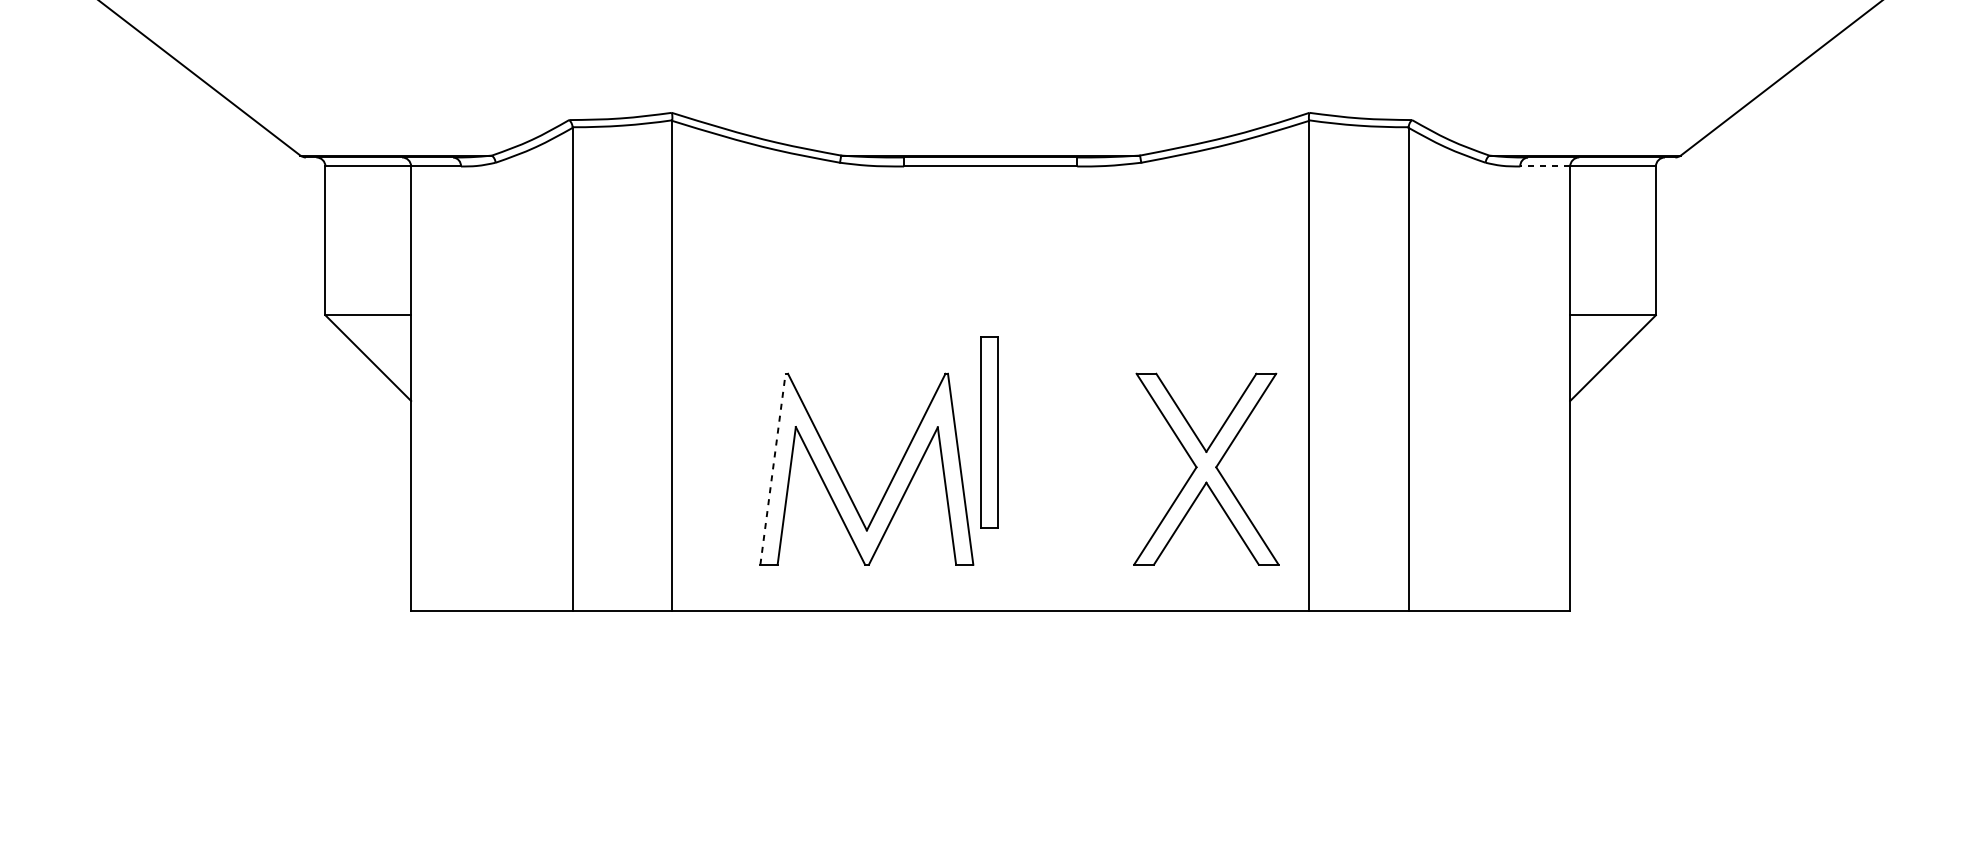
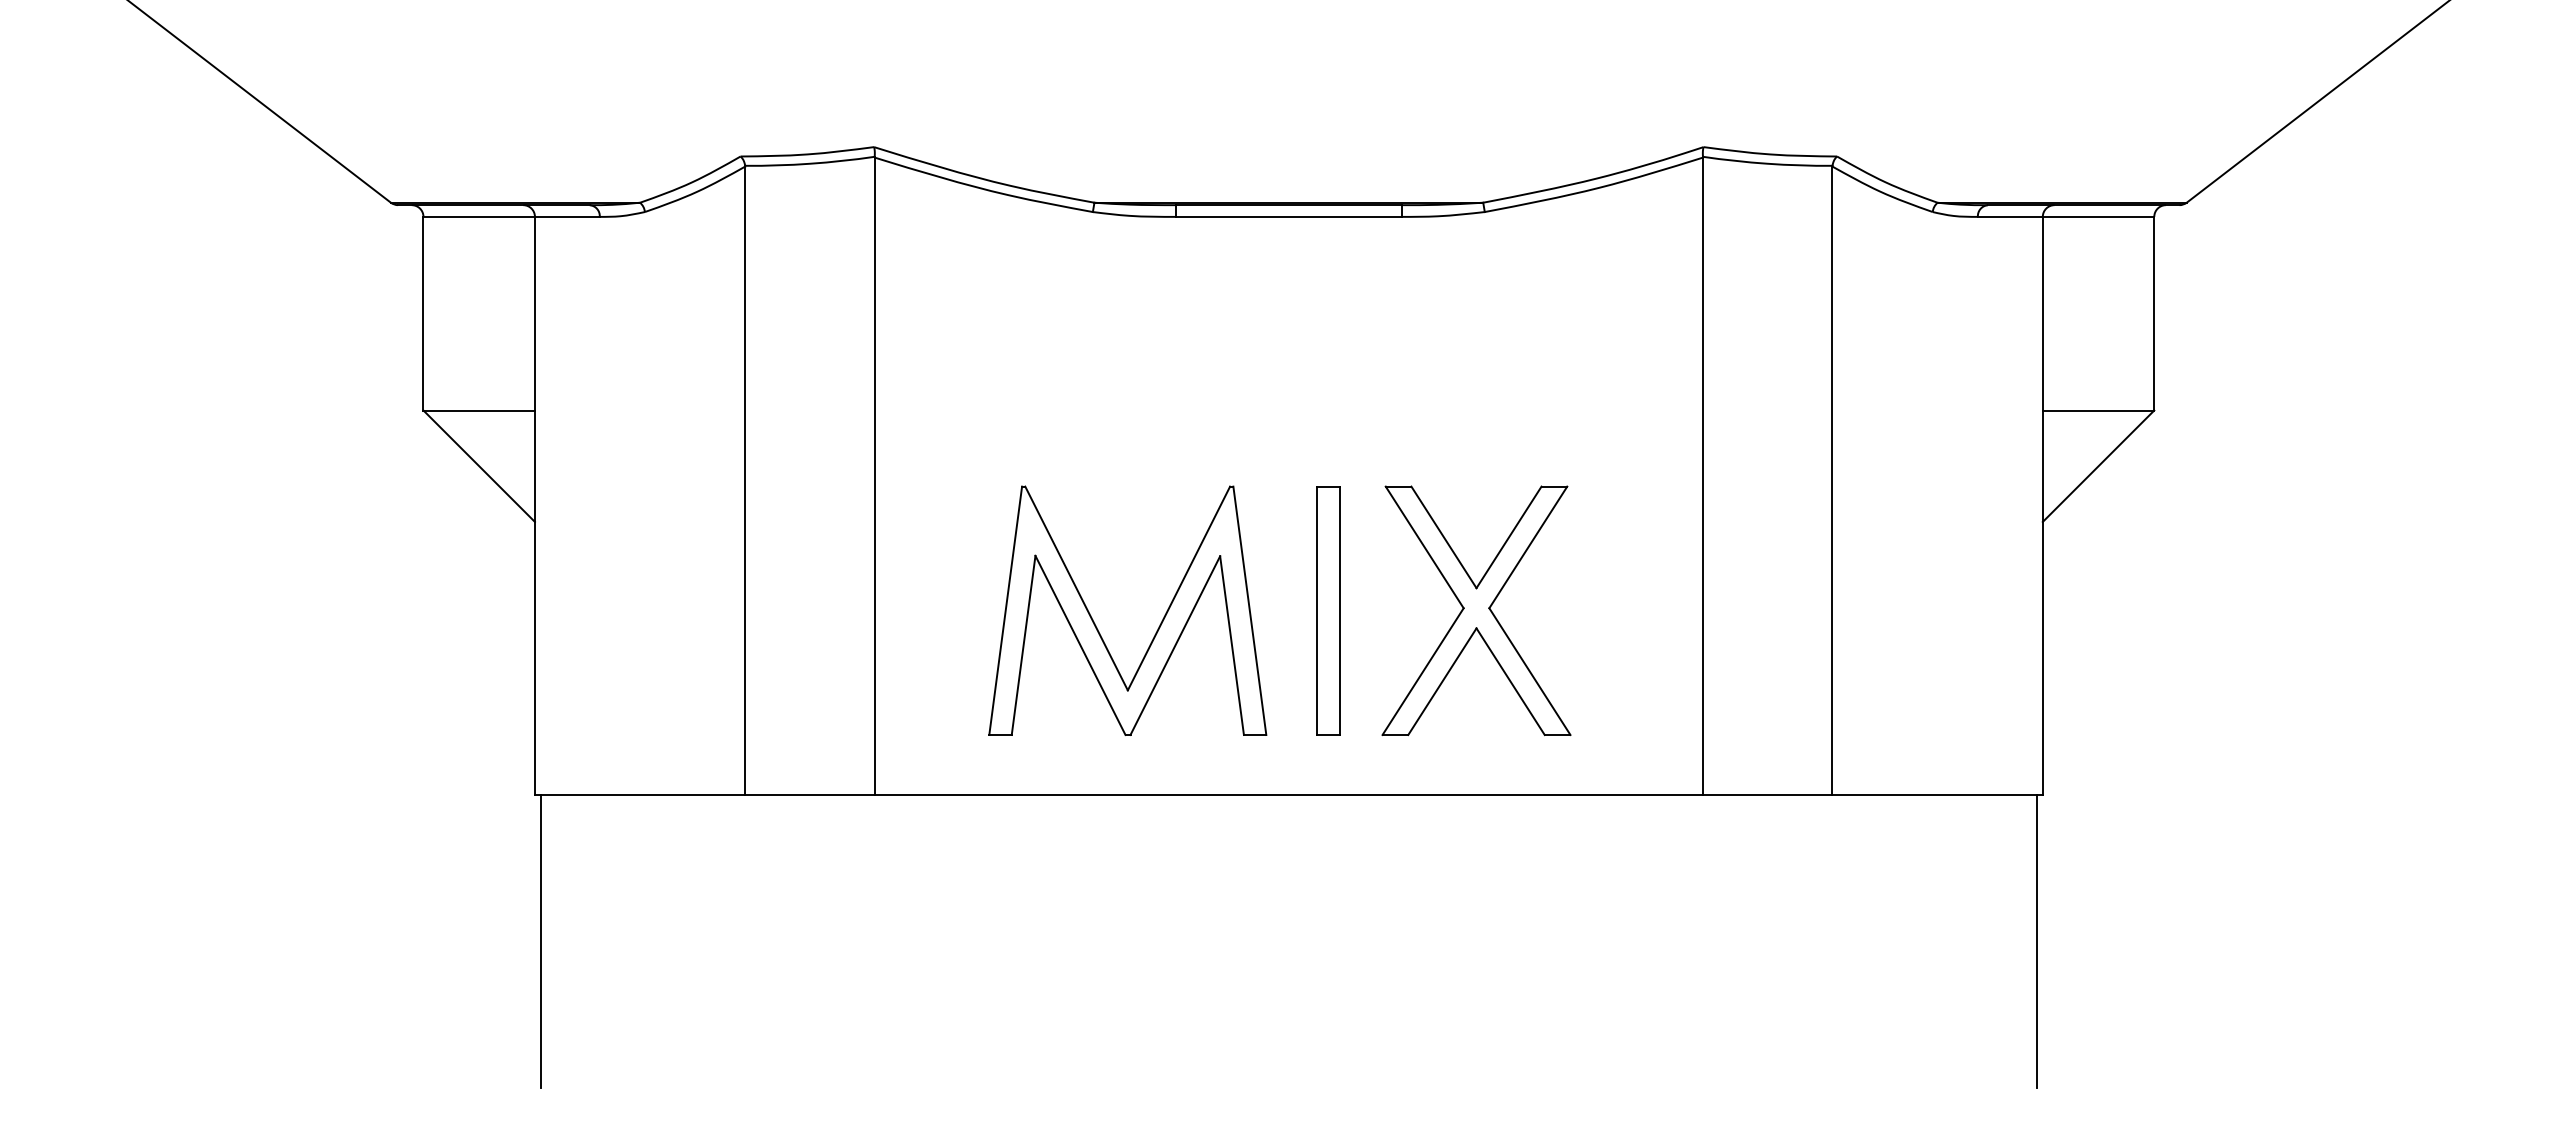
line: (1544, 166) -> (2009, 216), dashed -> solid
part: (989, 432) -> (1328, 610), moved
line: (772, 469) -> (1005, 610), dashed -> solid
part: (1206, 469) -> (1476, 610), moved
line: (415, 723) -> (540, 941), added
line: (1565, 723) -> (2036, 941), added

